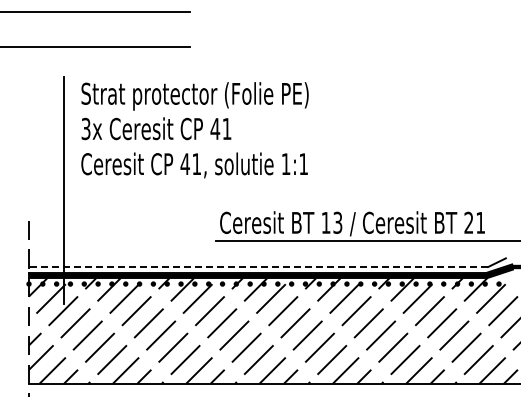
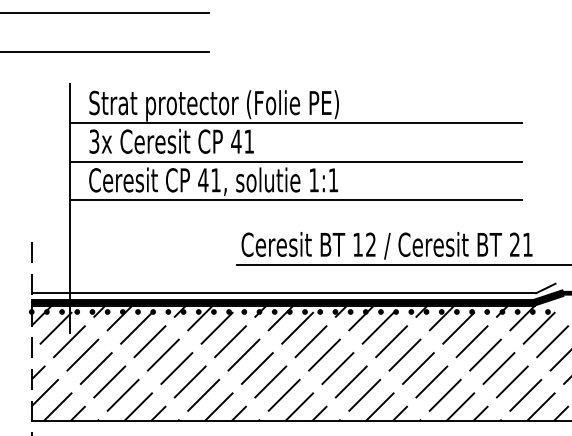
line: (269, 112) -> (295, 123), added
line: (269, 147) -> (295, 161), added
line: (269, 182) -> (295, 200), added
text: (337, 222) -> (370, 244), 13 -> 12
line: (258, 266) -> (283, 292), dashed -> solid

